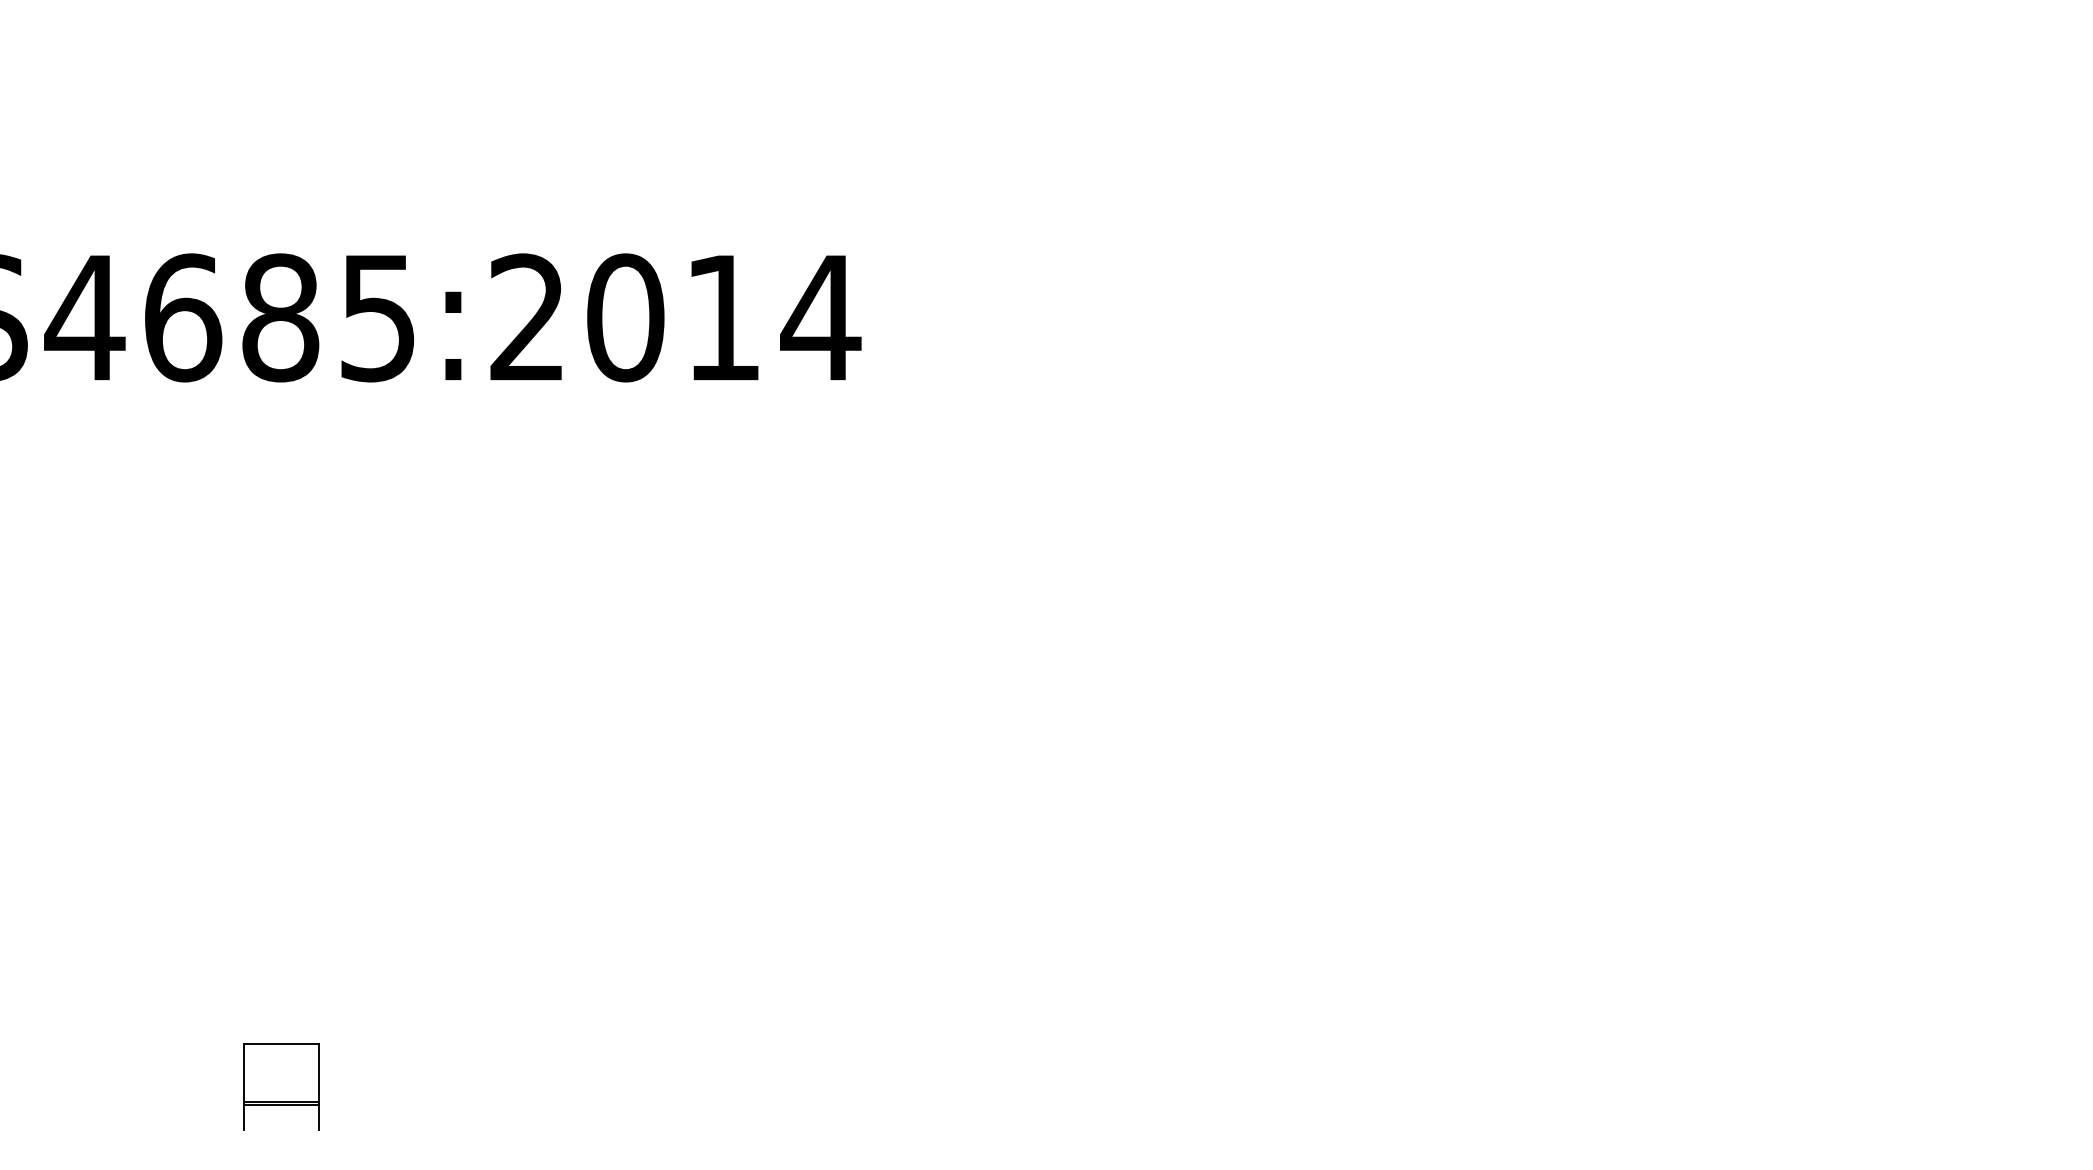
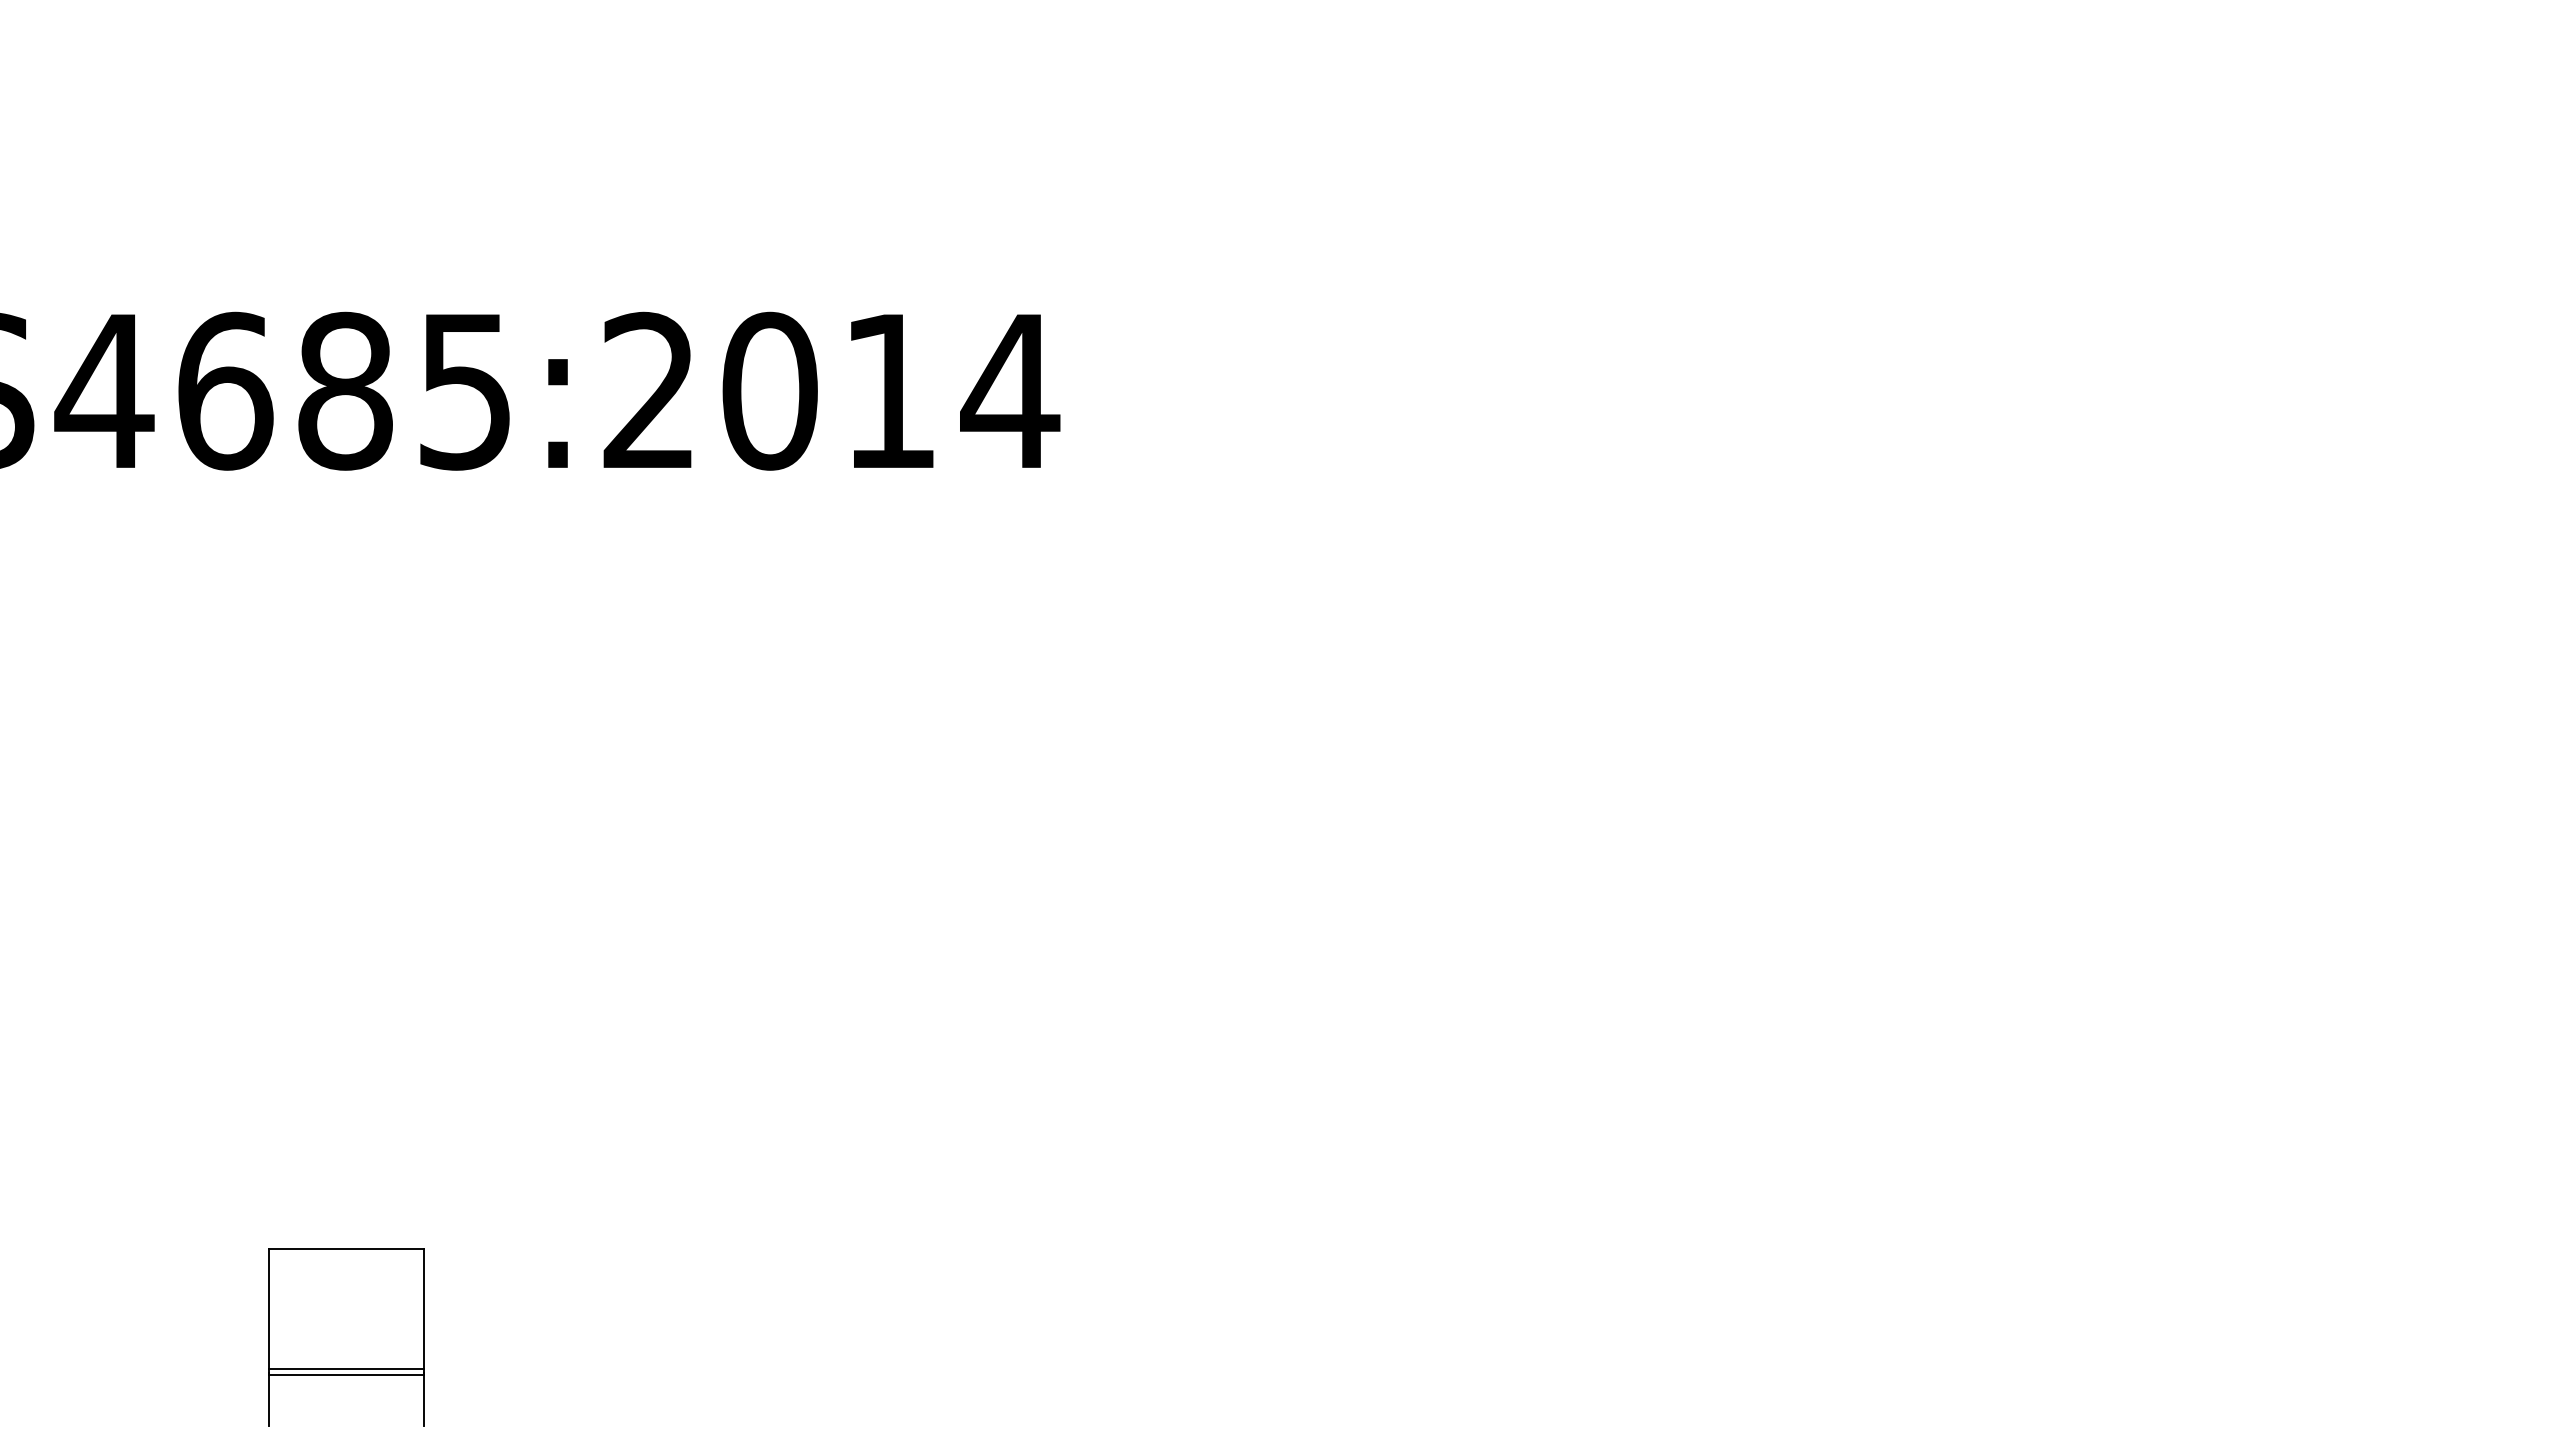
part: (281, 1086) -> (346, 1337), size x1.67

